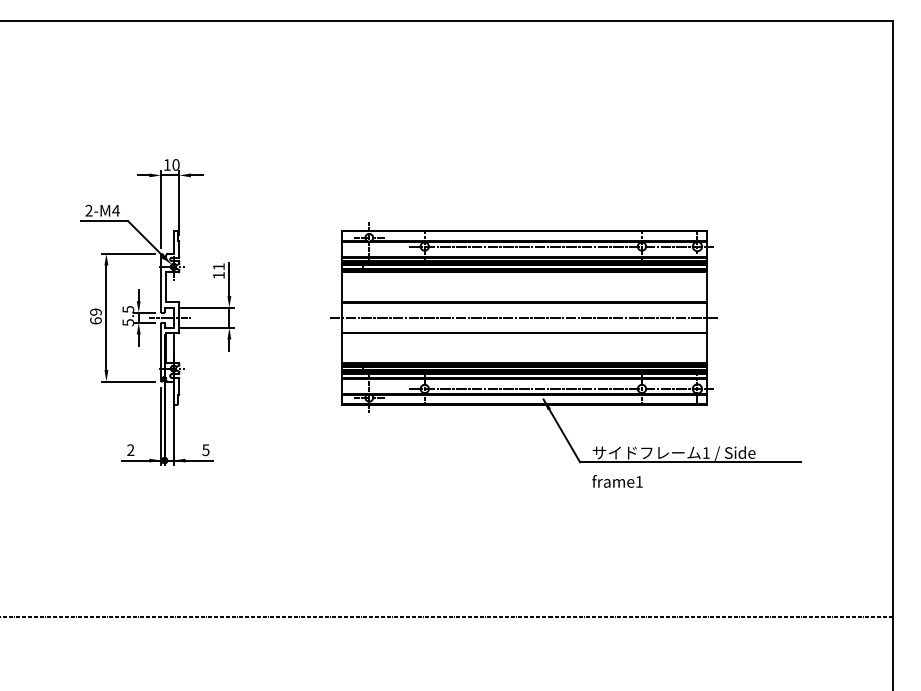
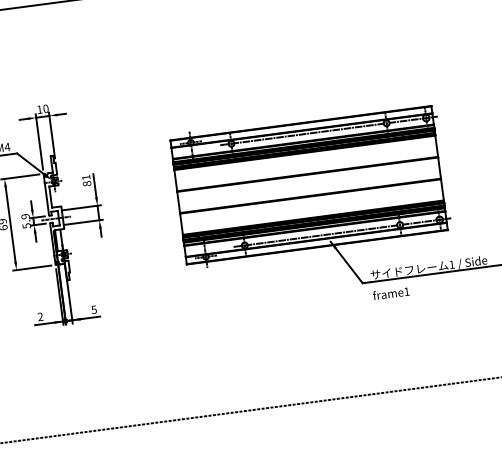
text: (218, 275) -> (86, 183), 11 -> 81
text: (127, 309) -> (24, 216), 5.5 -> 5.9
line: (524, 317) -> (309, 185), removed

